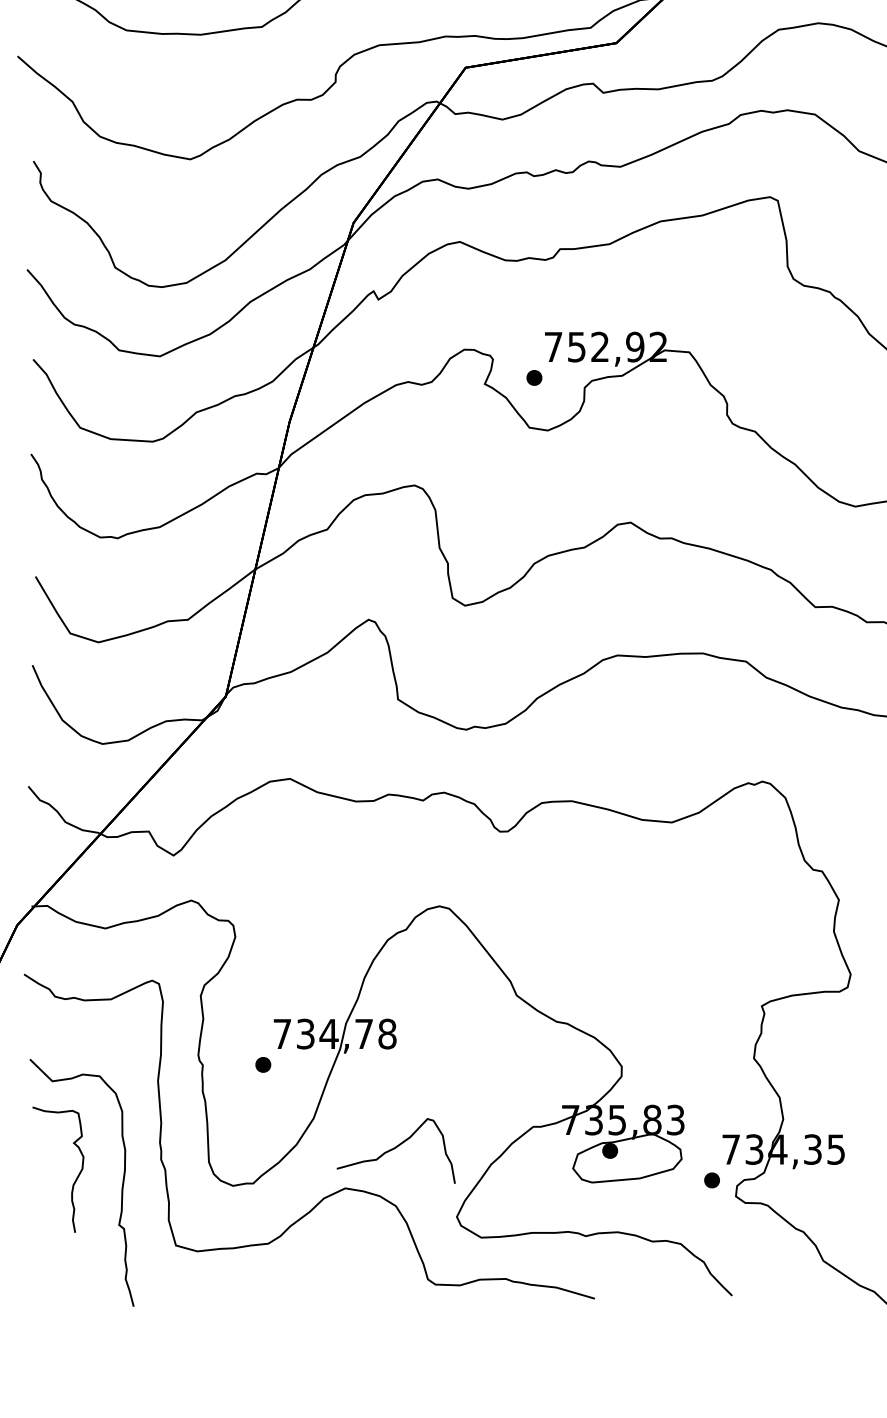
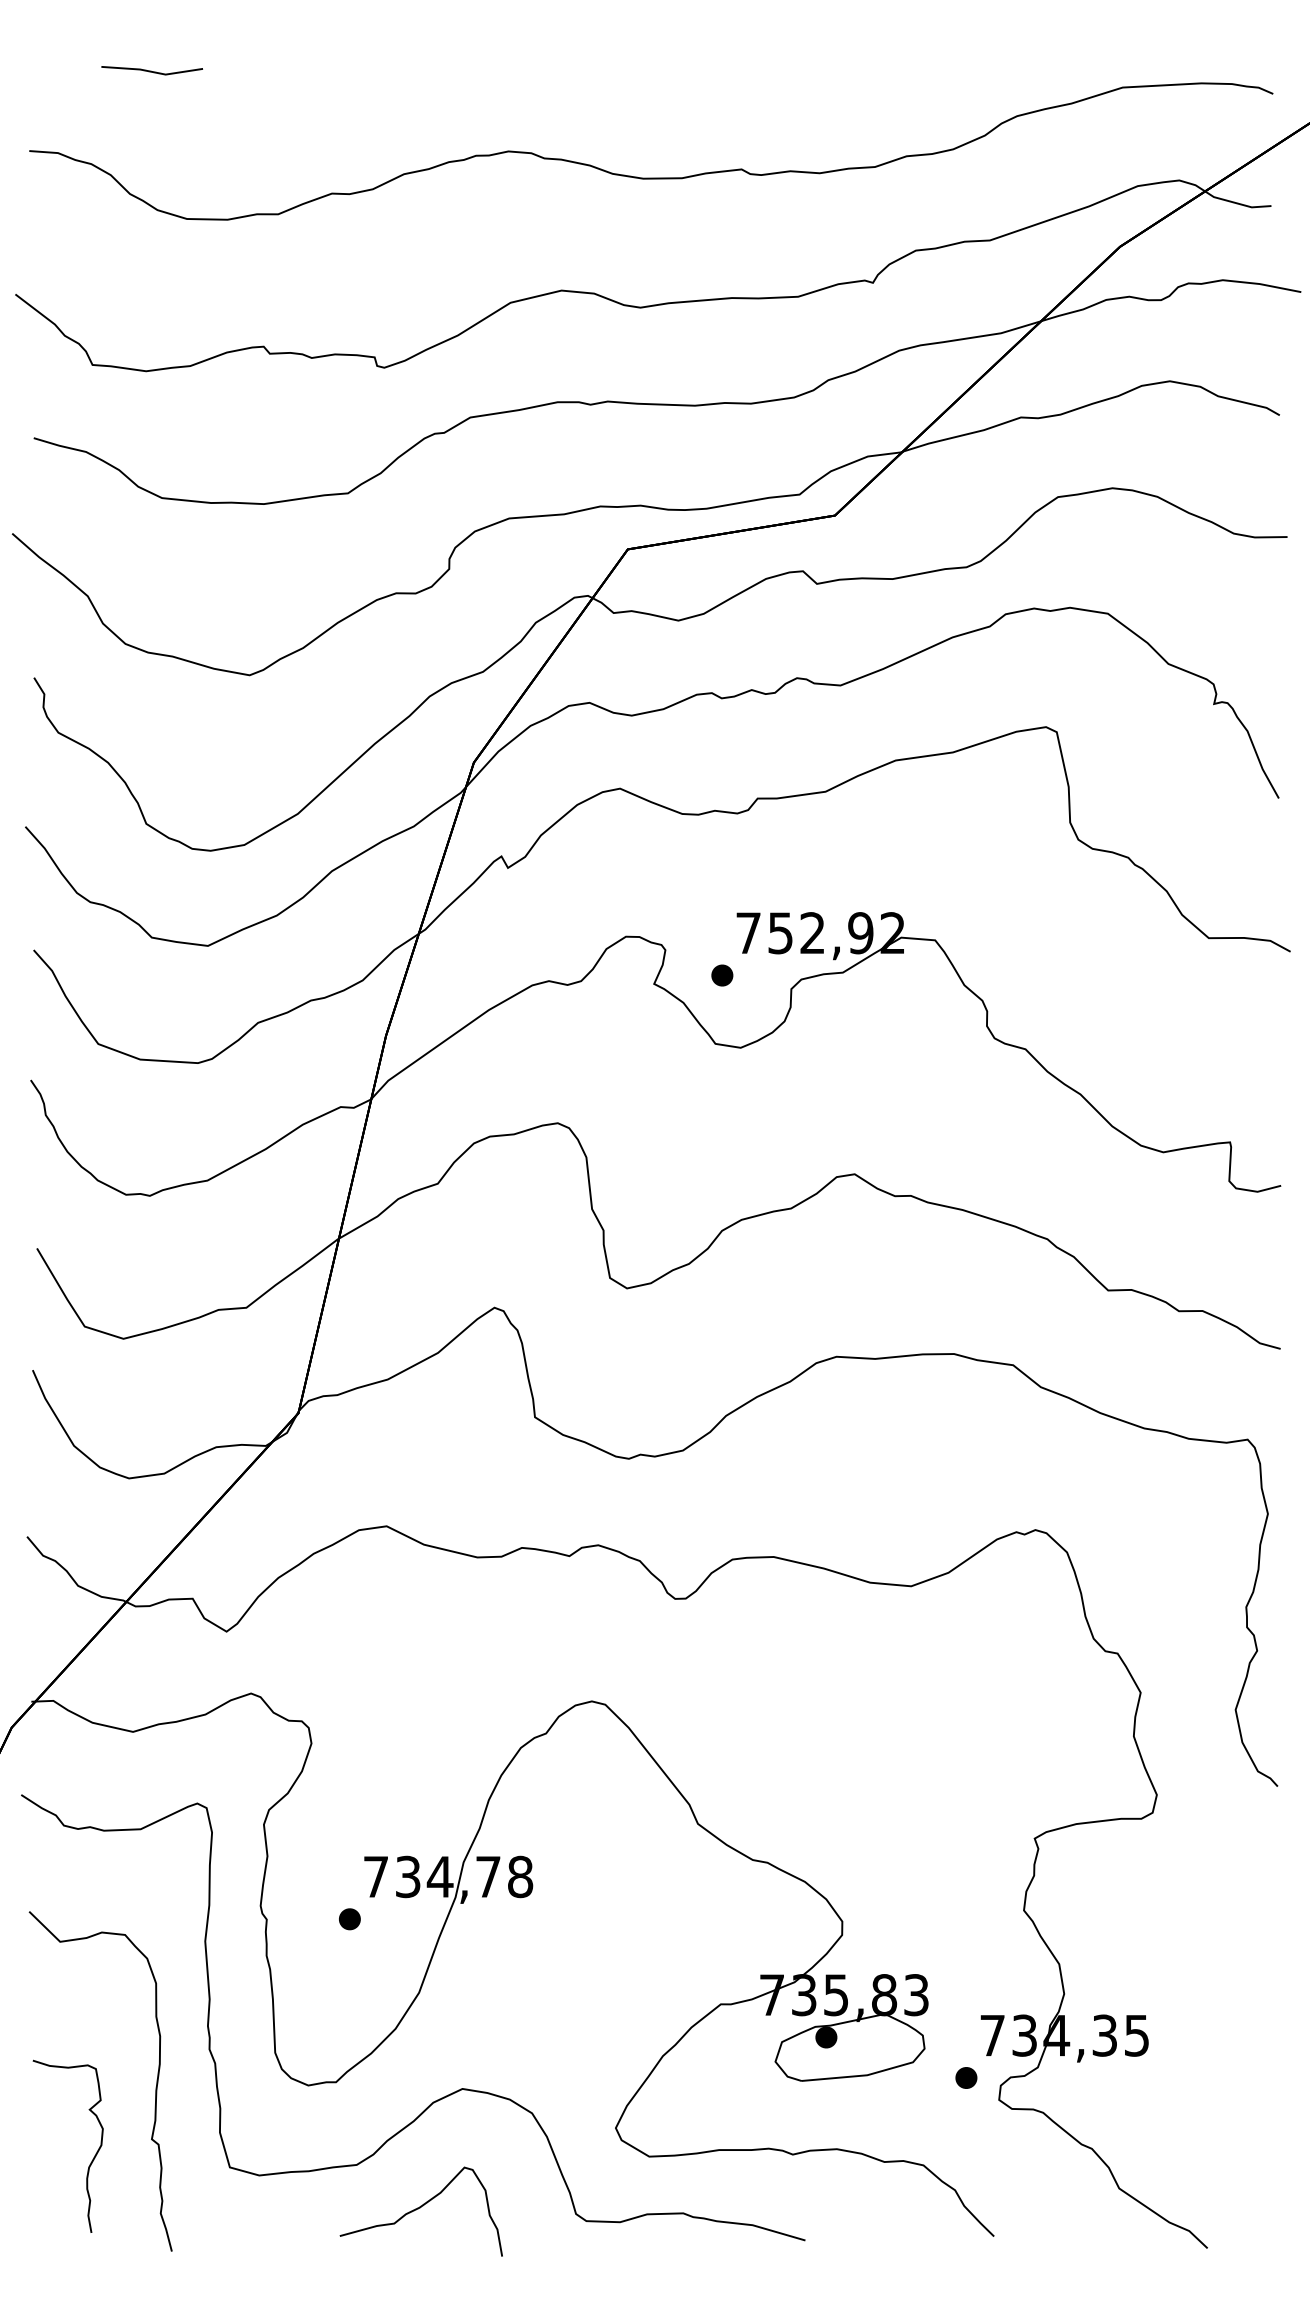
curve: (394, 1149) -> (418, 2209), moved
curve: (75, 1180) -> (91, 2160), moved

